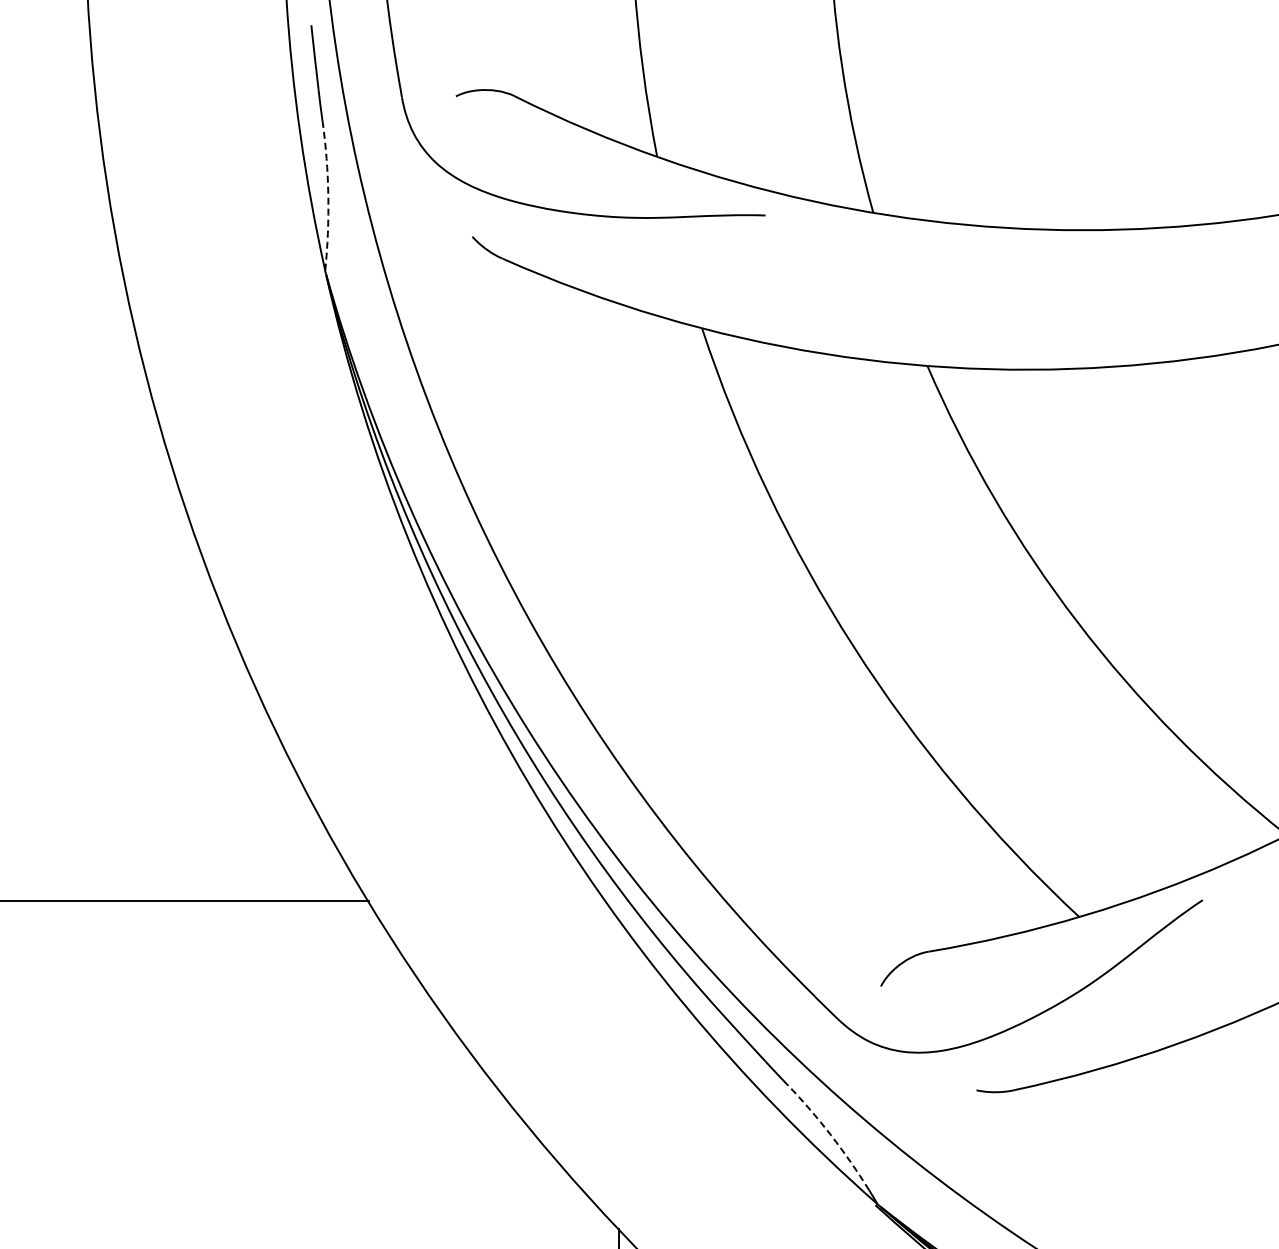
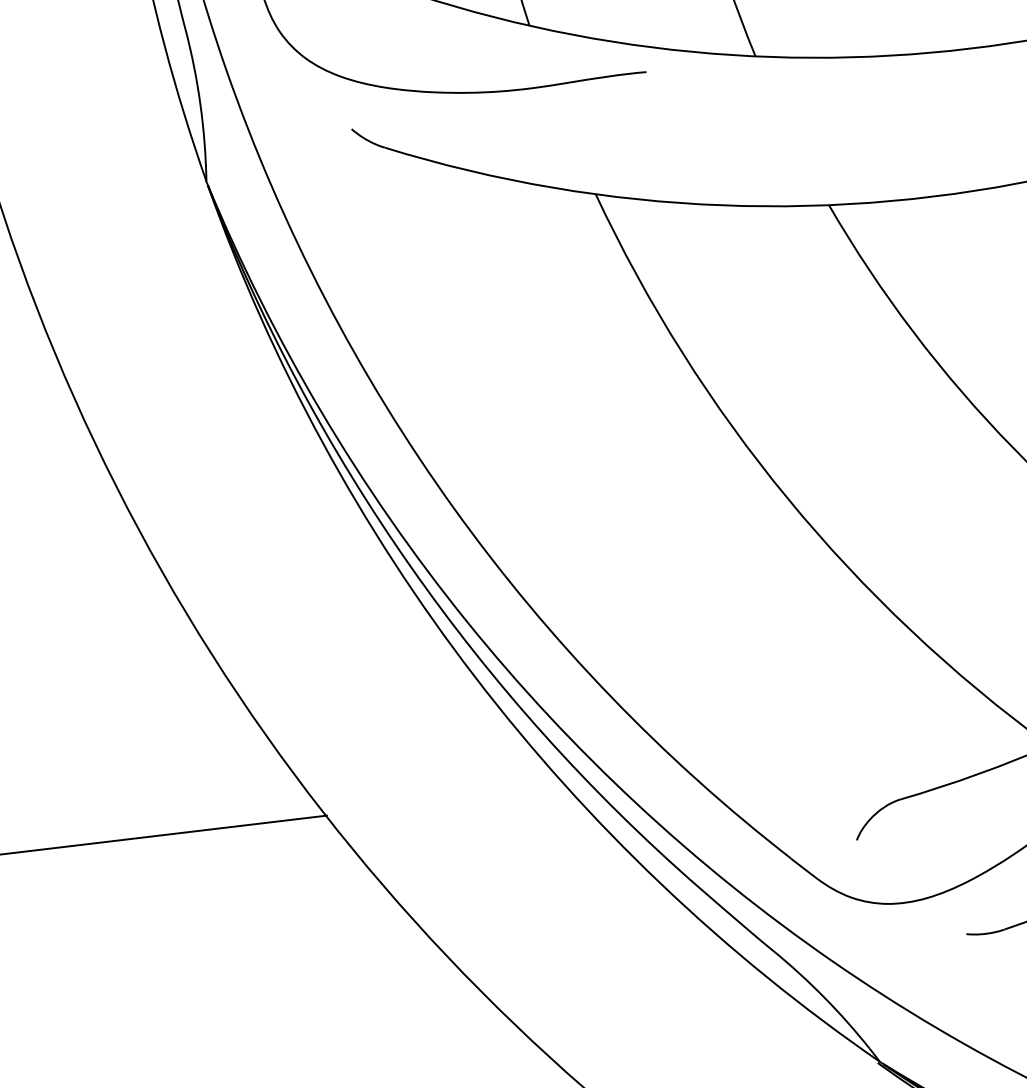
arc: (328, 195) -> (200, 104), dashed -> solid
arc: (831, 1135) -> (824, 997), dashed -> solid

